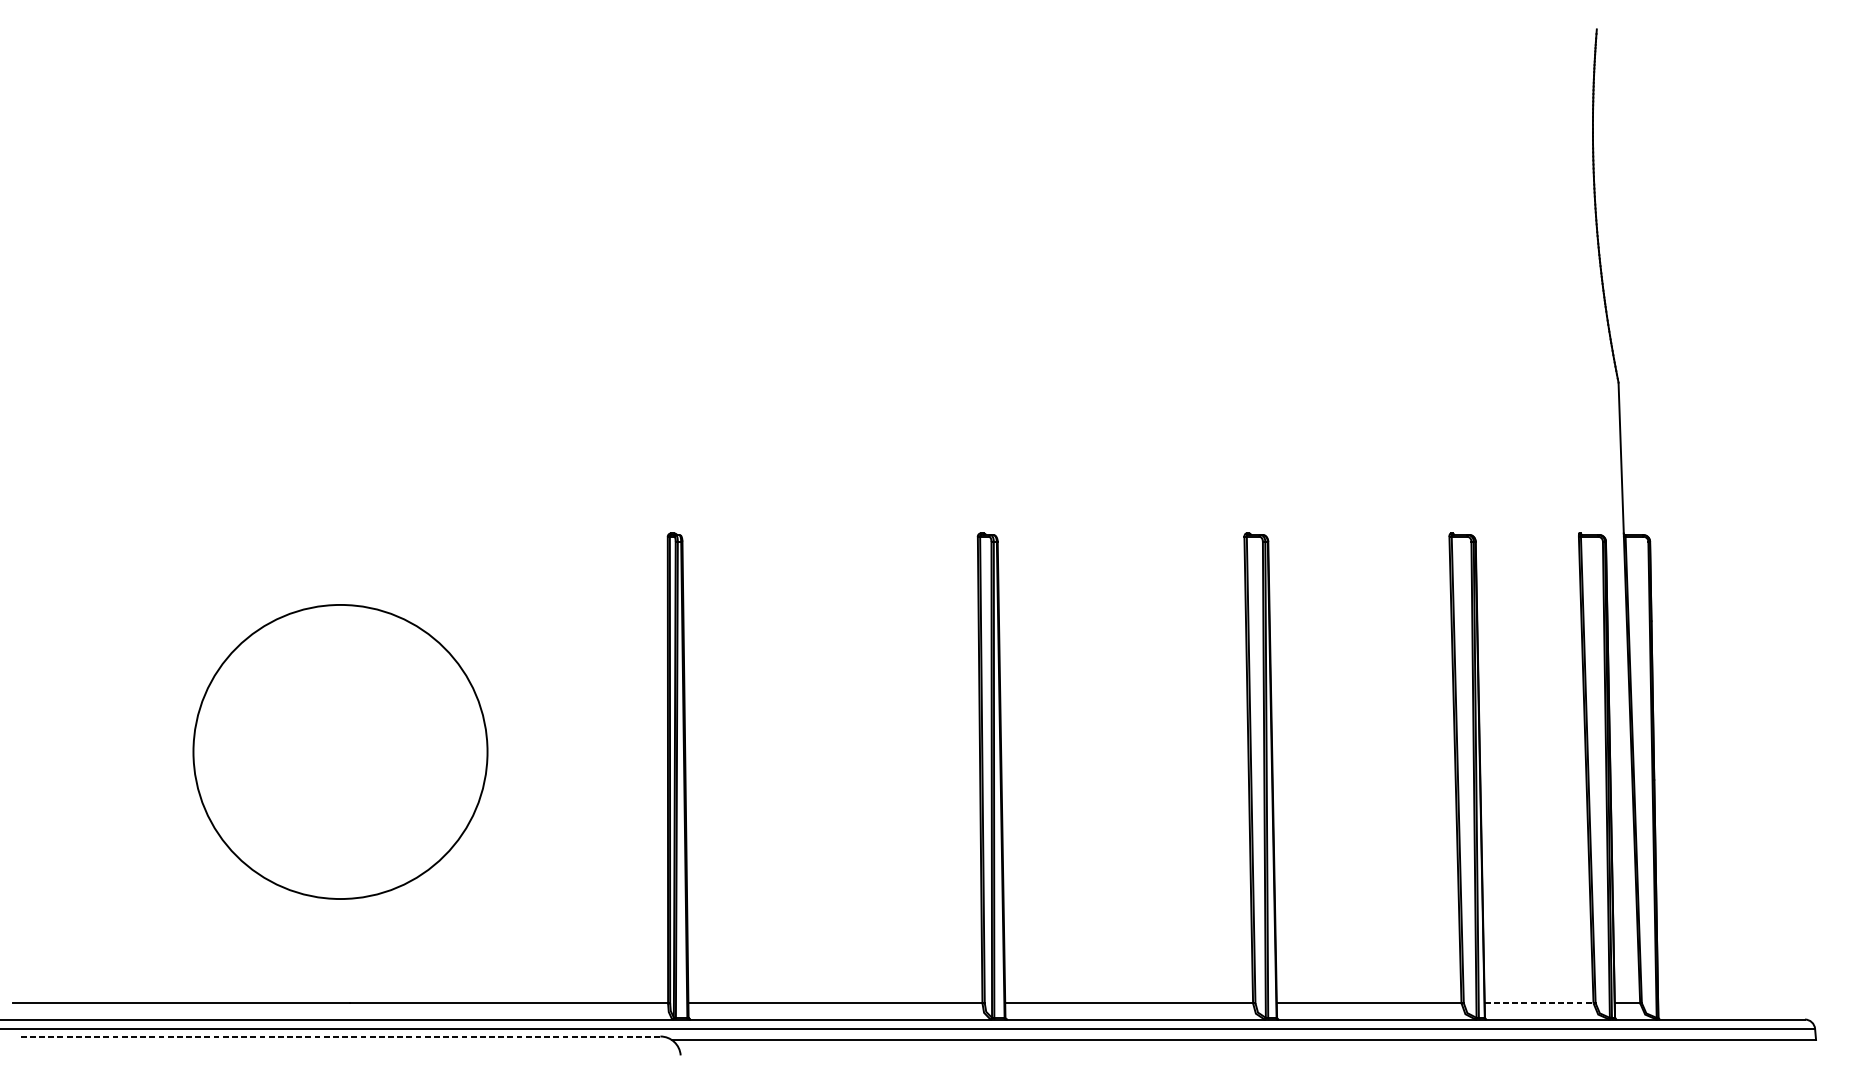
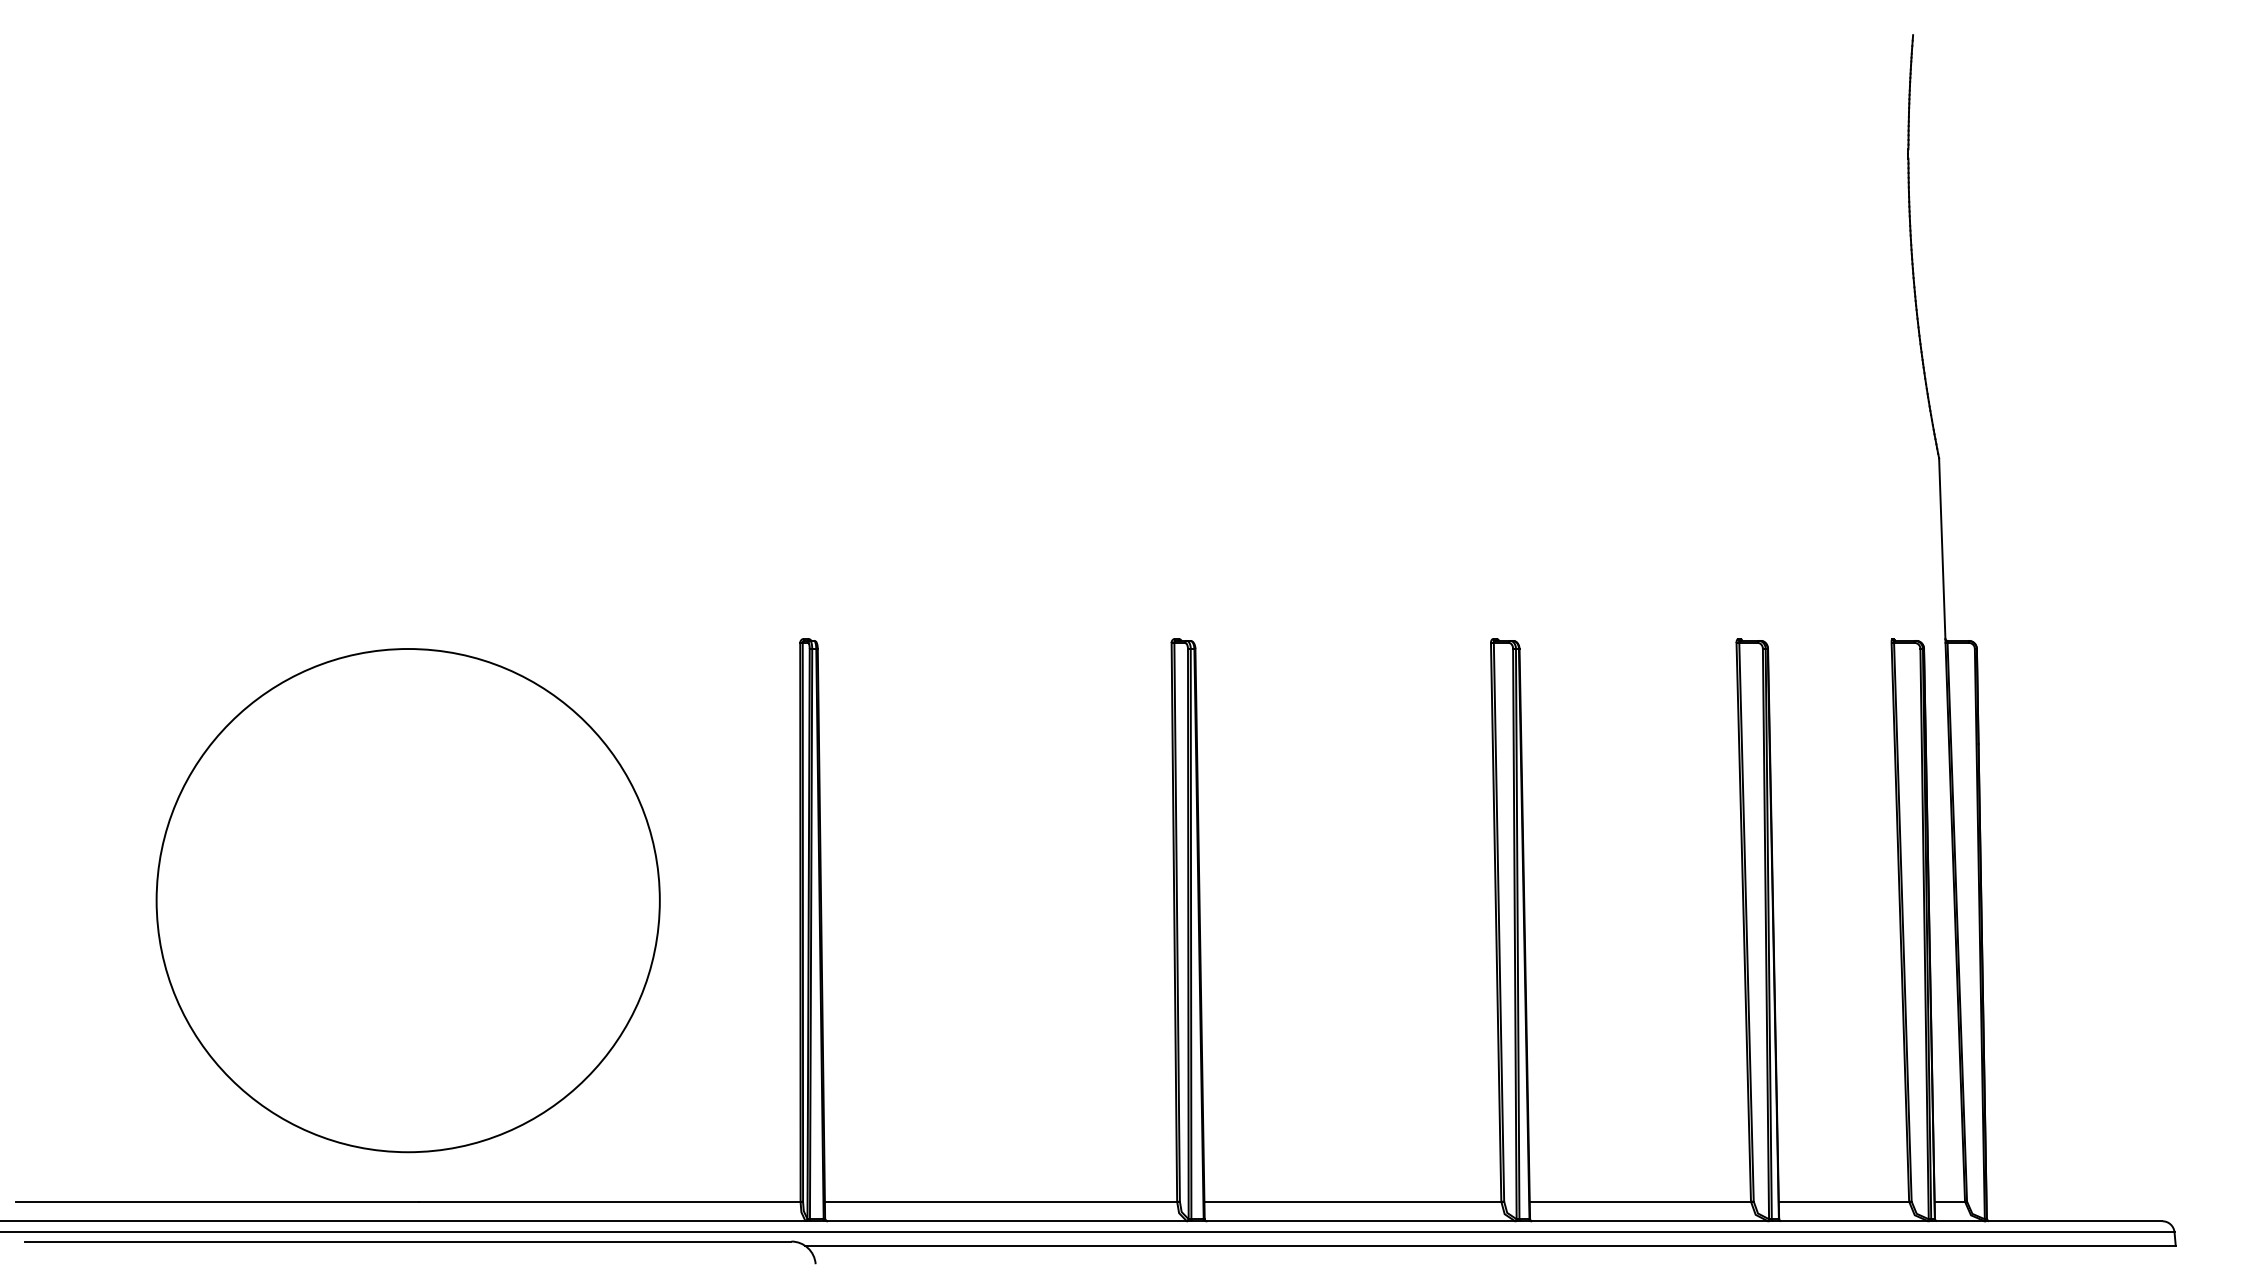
circle: (339, 751) -> (407, 900), size x1.43
line: (1539, 1003) -> (1844, 1201), dashed -> solid
line: (340, 1036) -> (408, 1241), dashed -> solid

